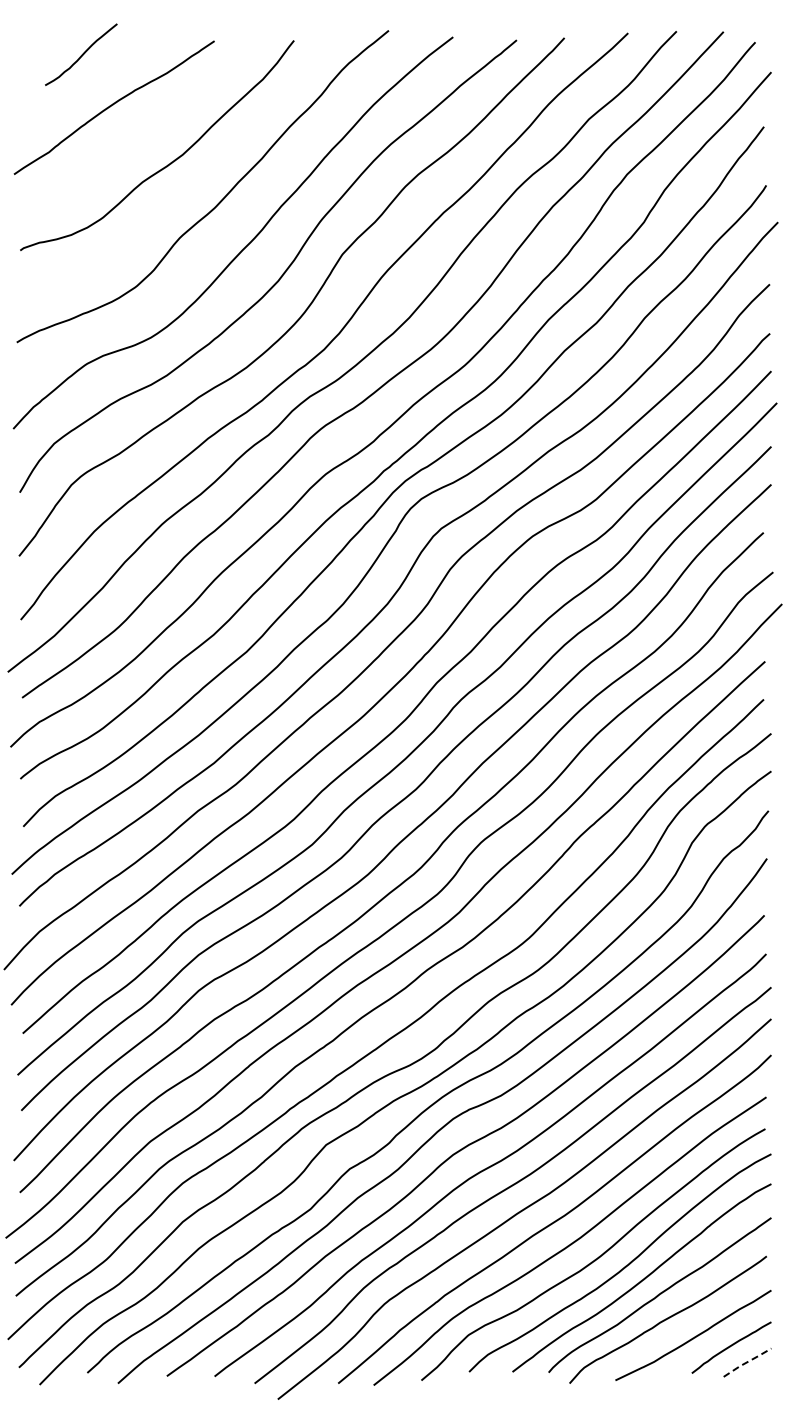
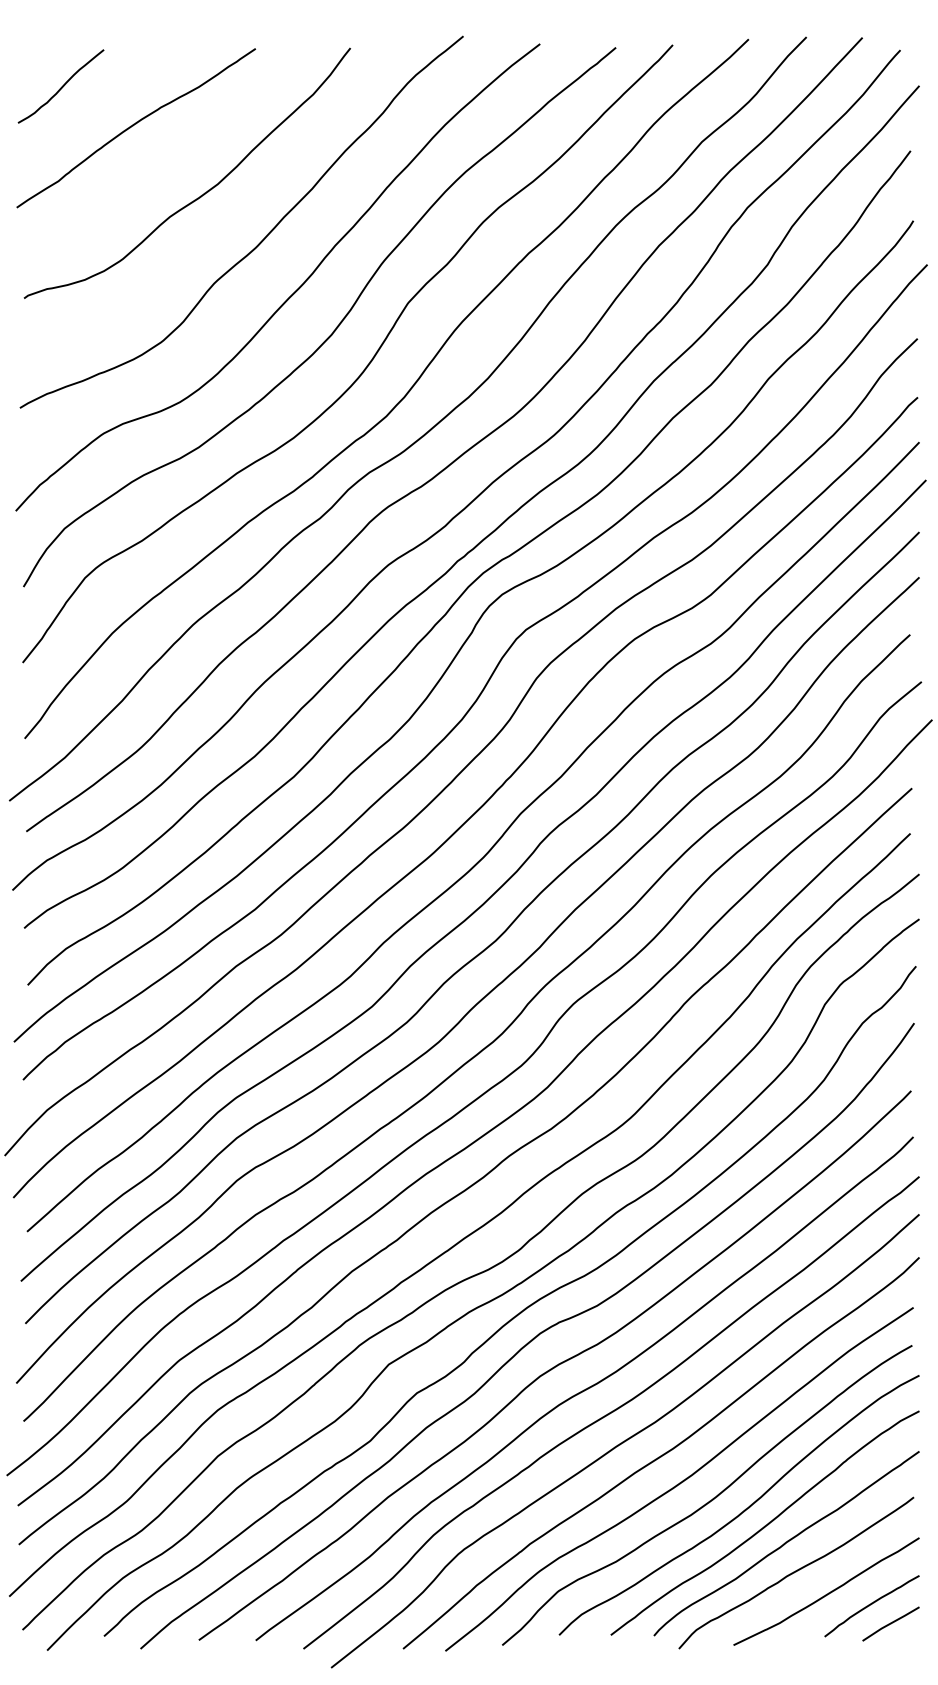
curve: (81, 54) -> (61, 86), moved
line: (747, 1362) -> (890, 1623), dashed -> solid

